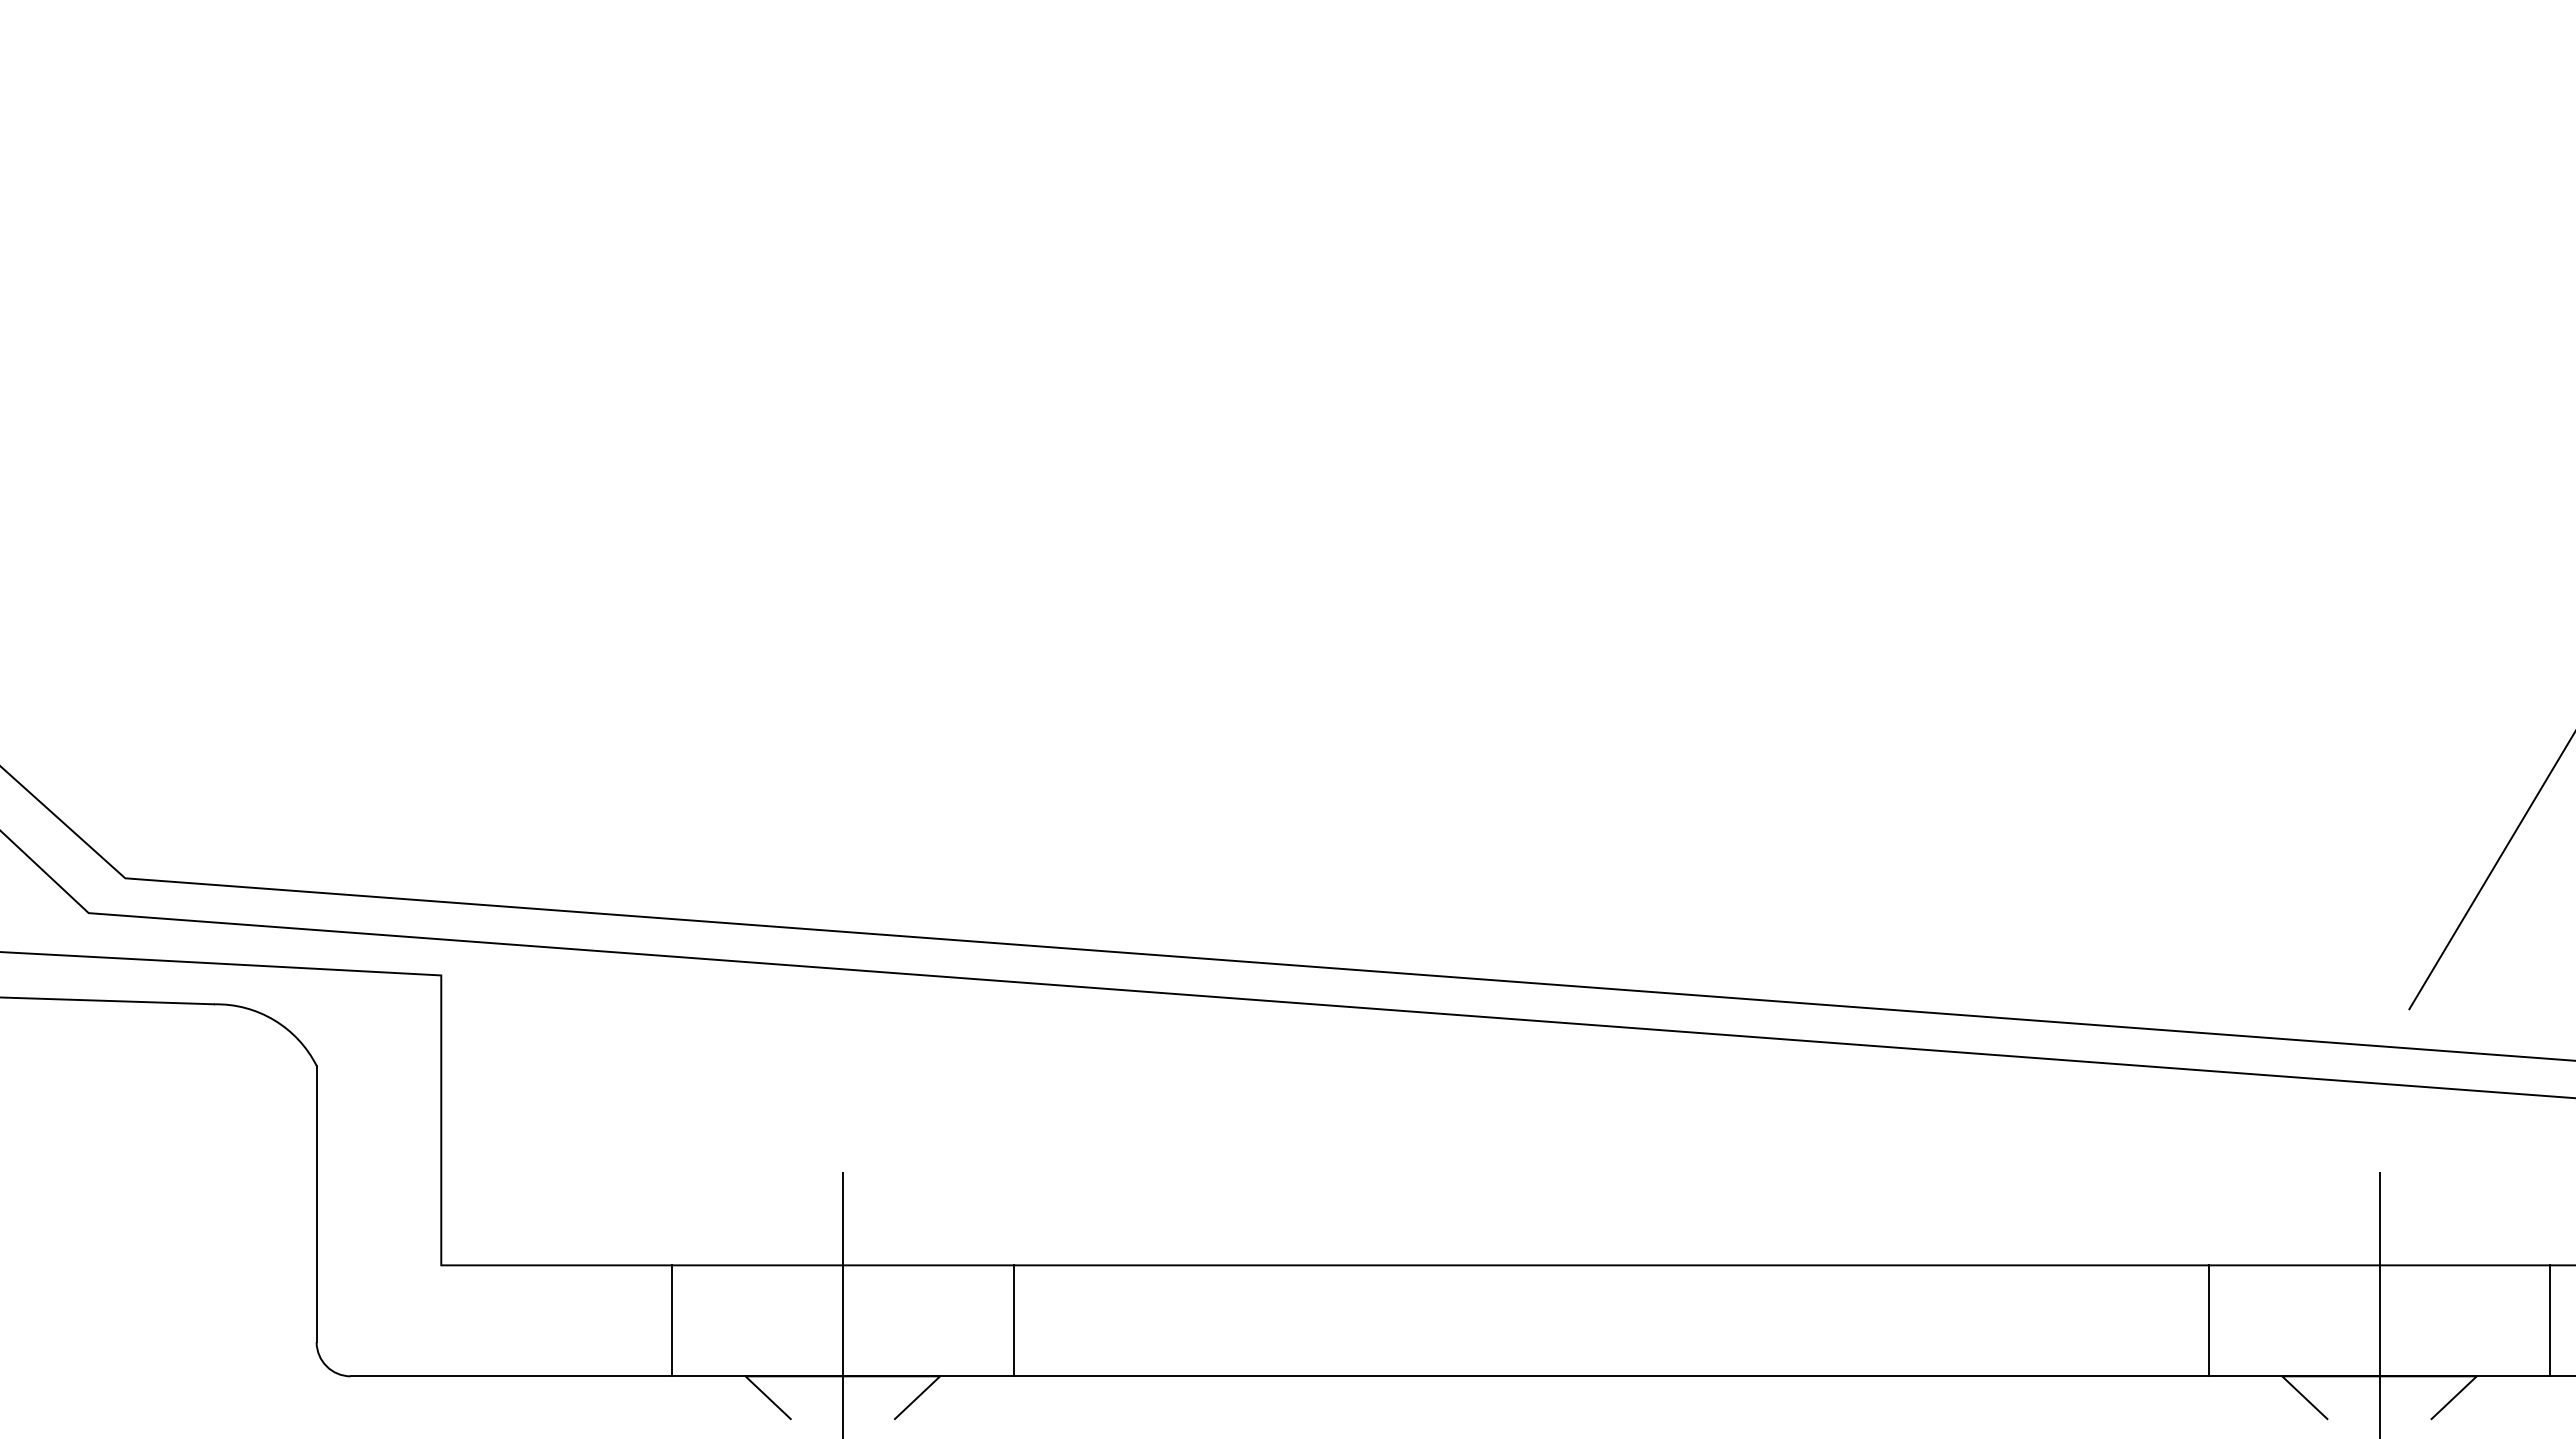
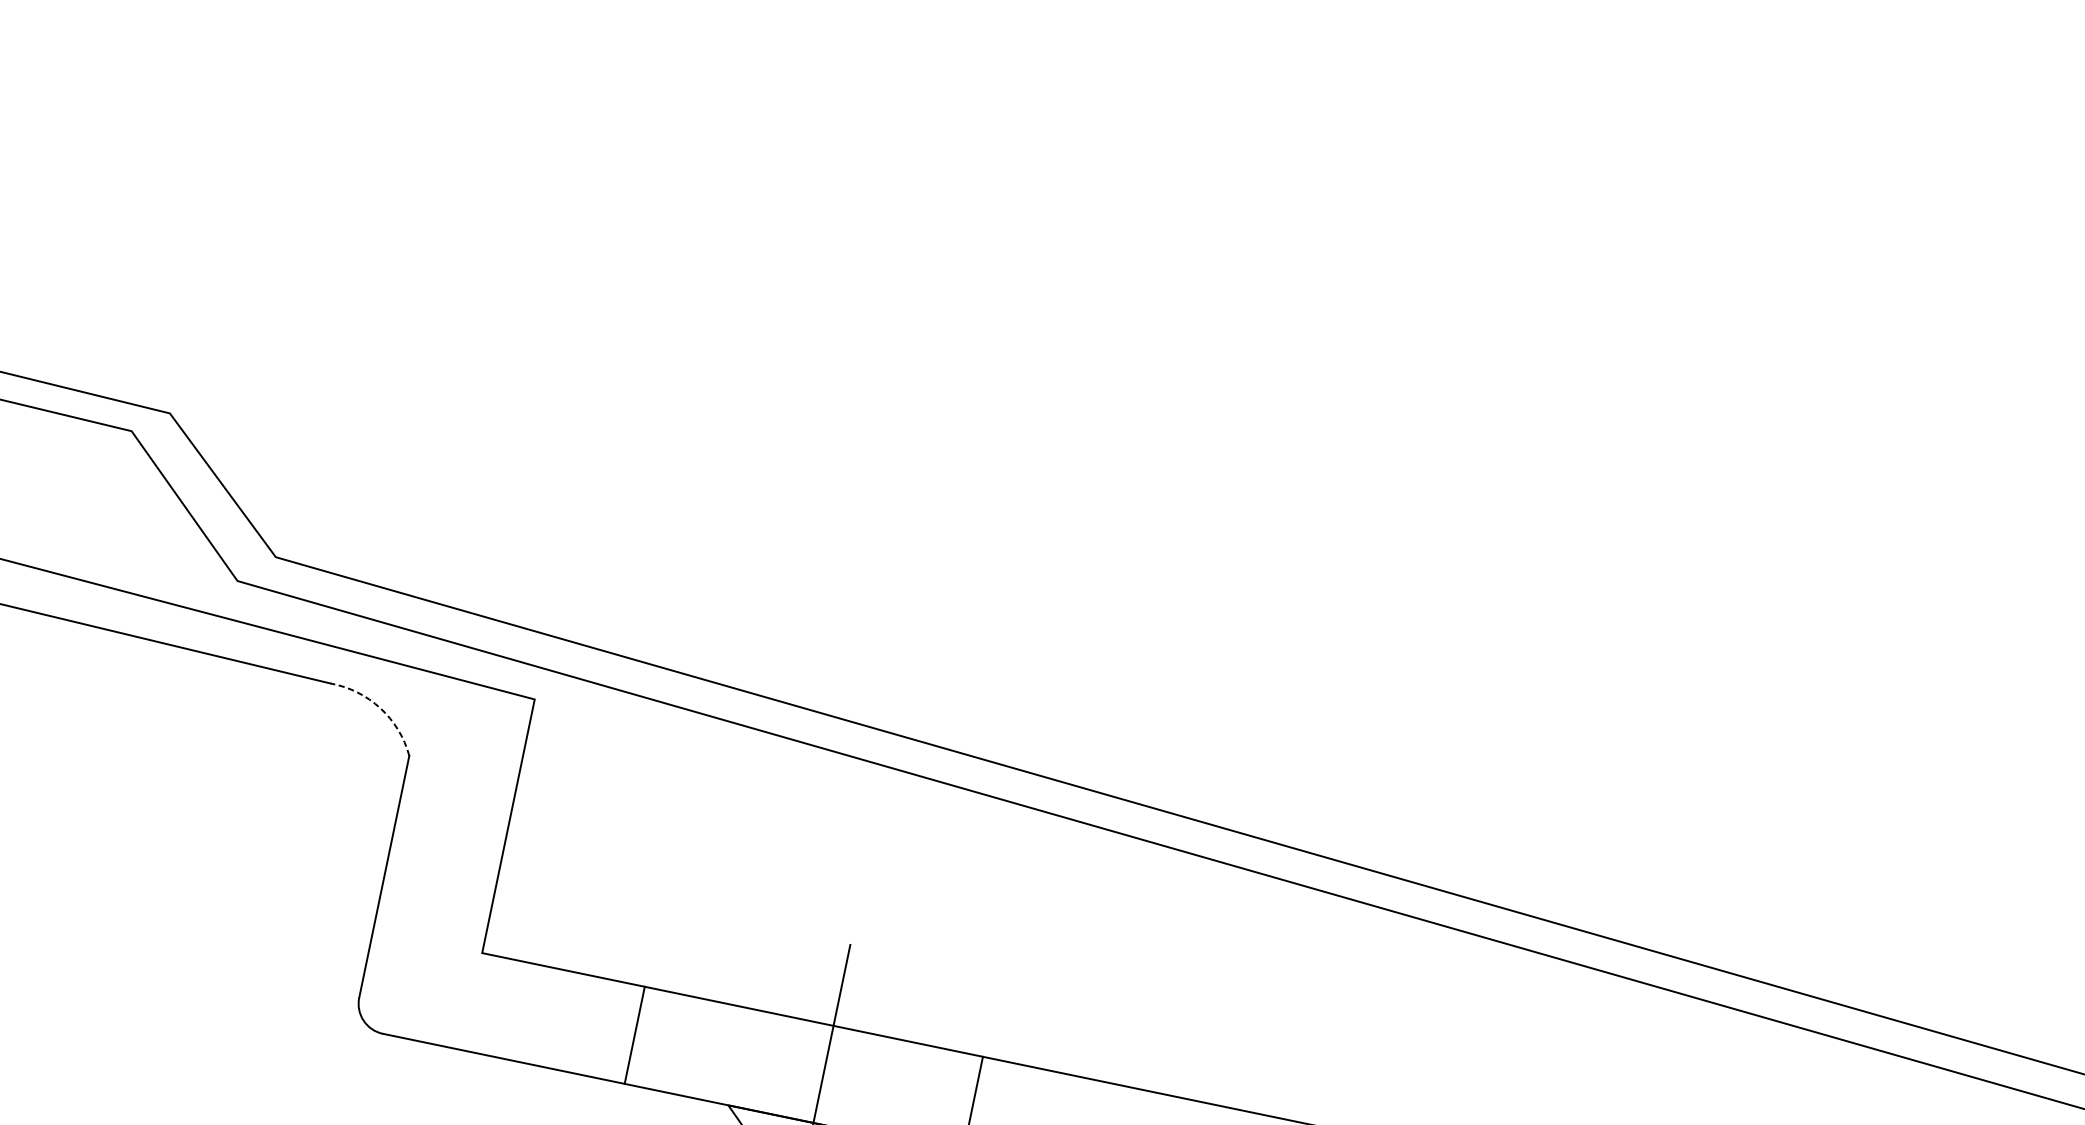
arc: (274, 1020) -> (380, 708), solid -> dashed
line: (672, 1320) -> (635, 1035), moved

